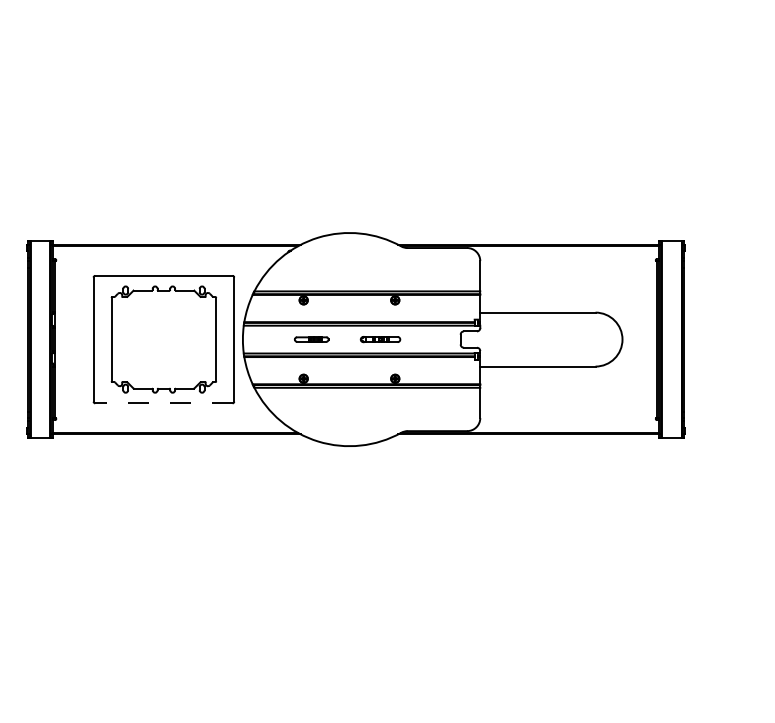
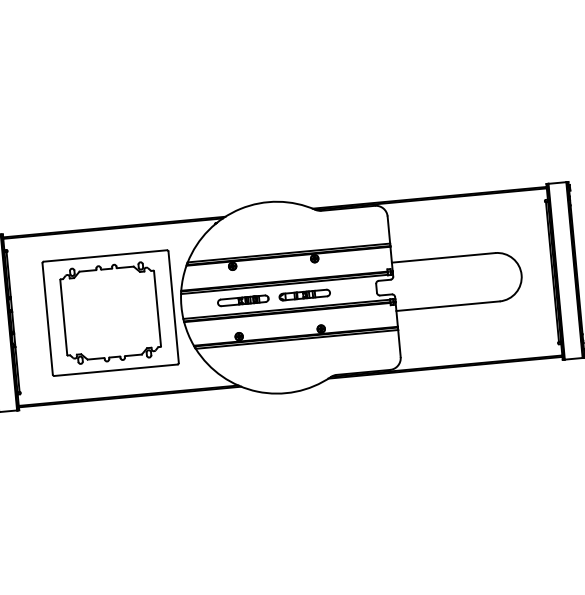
part: (311, 339) -> (242, 300), size x1.67
part: (380, 339) -> (304, 295), size x1.43
line: (163, 403) -> (115, 370), dashed -> solid

